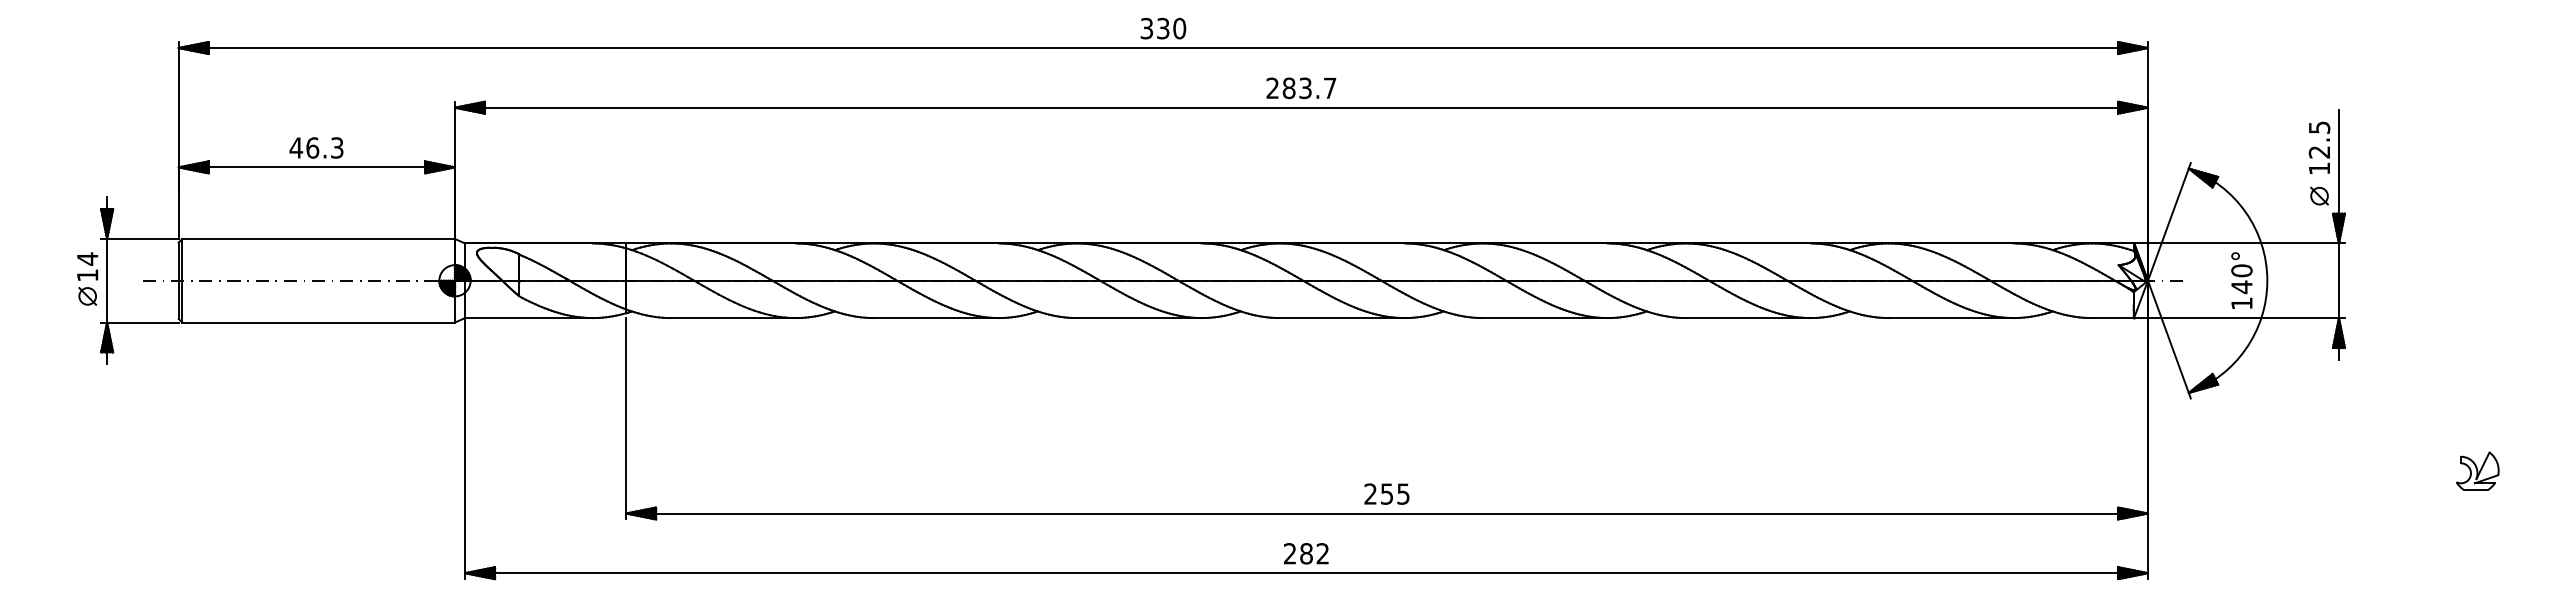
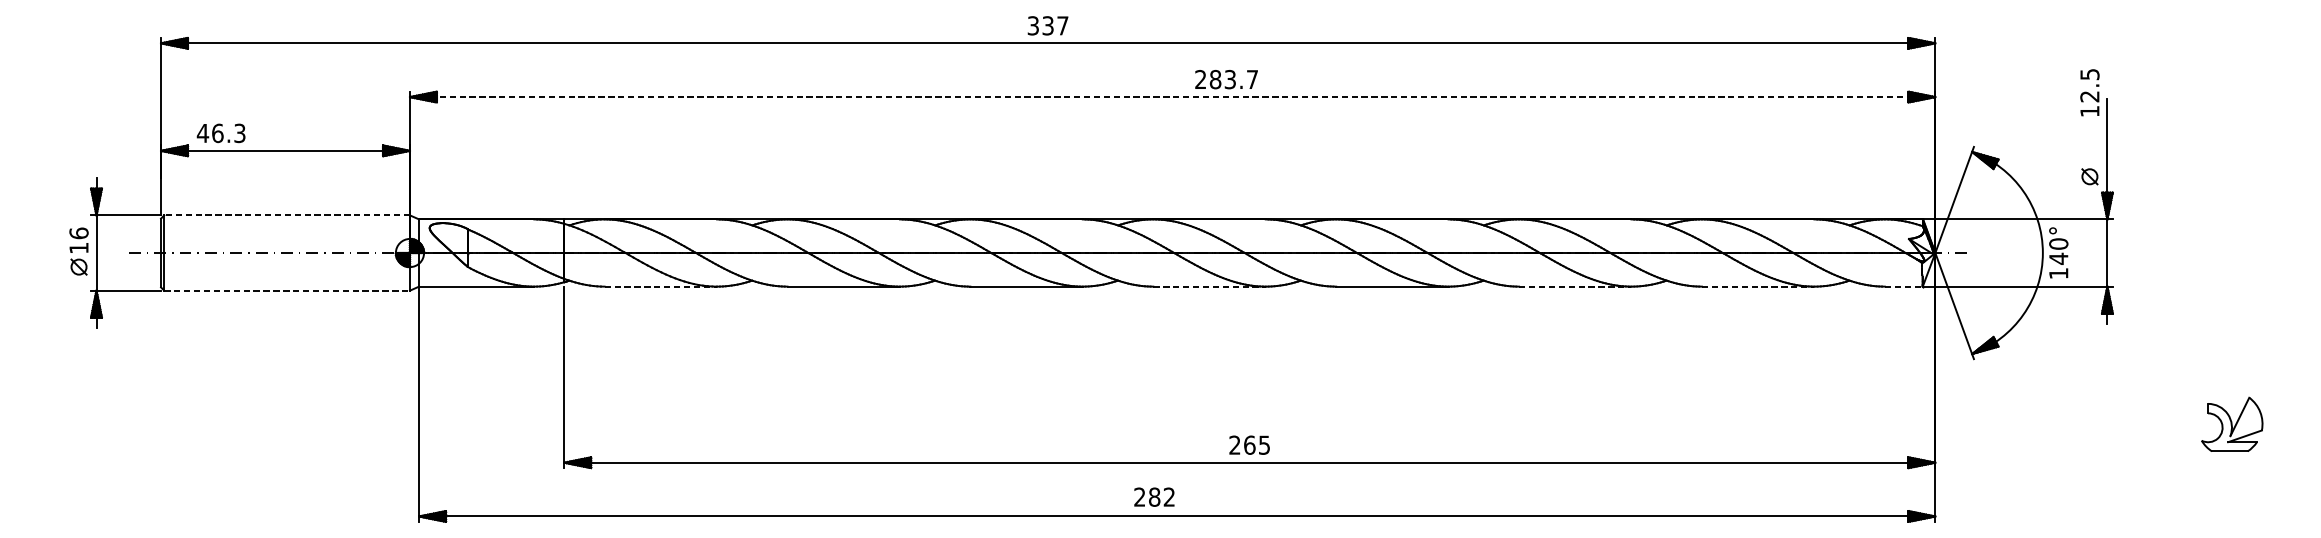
text: (1179, 28) -> (1062, 25), 330 -> 337
text: (1301, 88) -> (1226, 79), moved
line: (1302, 107) -> (1173, 96), solid -> dashed
text: (316, 147) -> (221, 132), moved
text: (2319, 147) -> (2089, 92), moved
line: (318, 239) -> (286, 215), solid -> dashed
text: (87, 258) -> (78, 232), 14 -> 16
text: (2241, 280) -> (2058, 252), moved
line: (733, 318) -> (660, 287), solid -> dashed
line: (1342, 318) -> (1209, 287), solid -> dashed
line: (1748, 318) -> (1575, 287), solid -> dashed
line: (1951, 318) -> (1758, 287), solid -> dashed
line: (2113, 318) -> (1904, 287), solid -> dashed
line: (319, 322) -> (287, 290), solid -> dashed
part: (2477, 470) -> (2232, 423), size x1.6
text: (1386, 493) -> (1249, 444), 255 -> 265
text: (1305, 553) -> (1153, 496), moved

